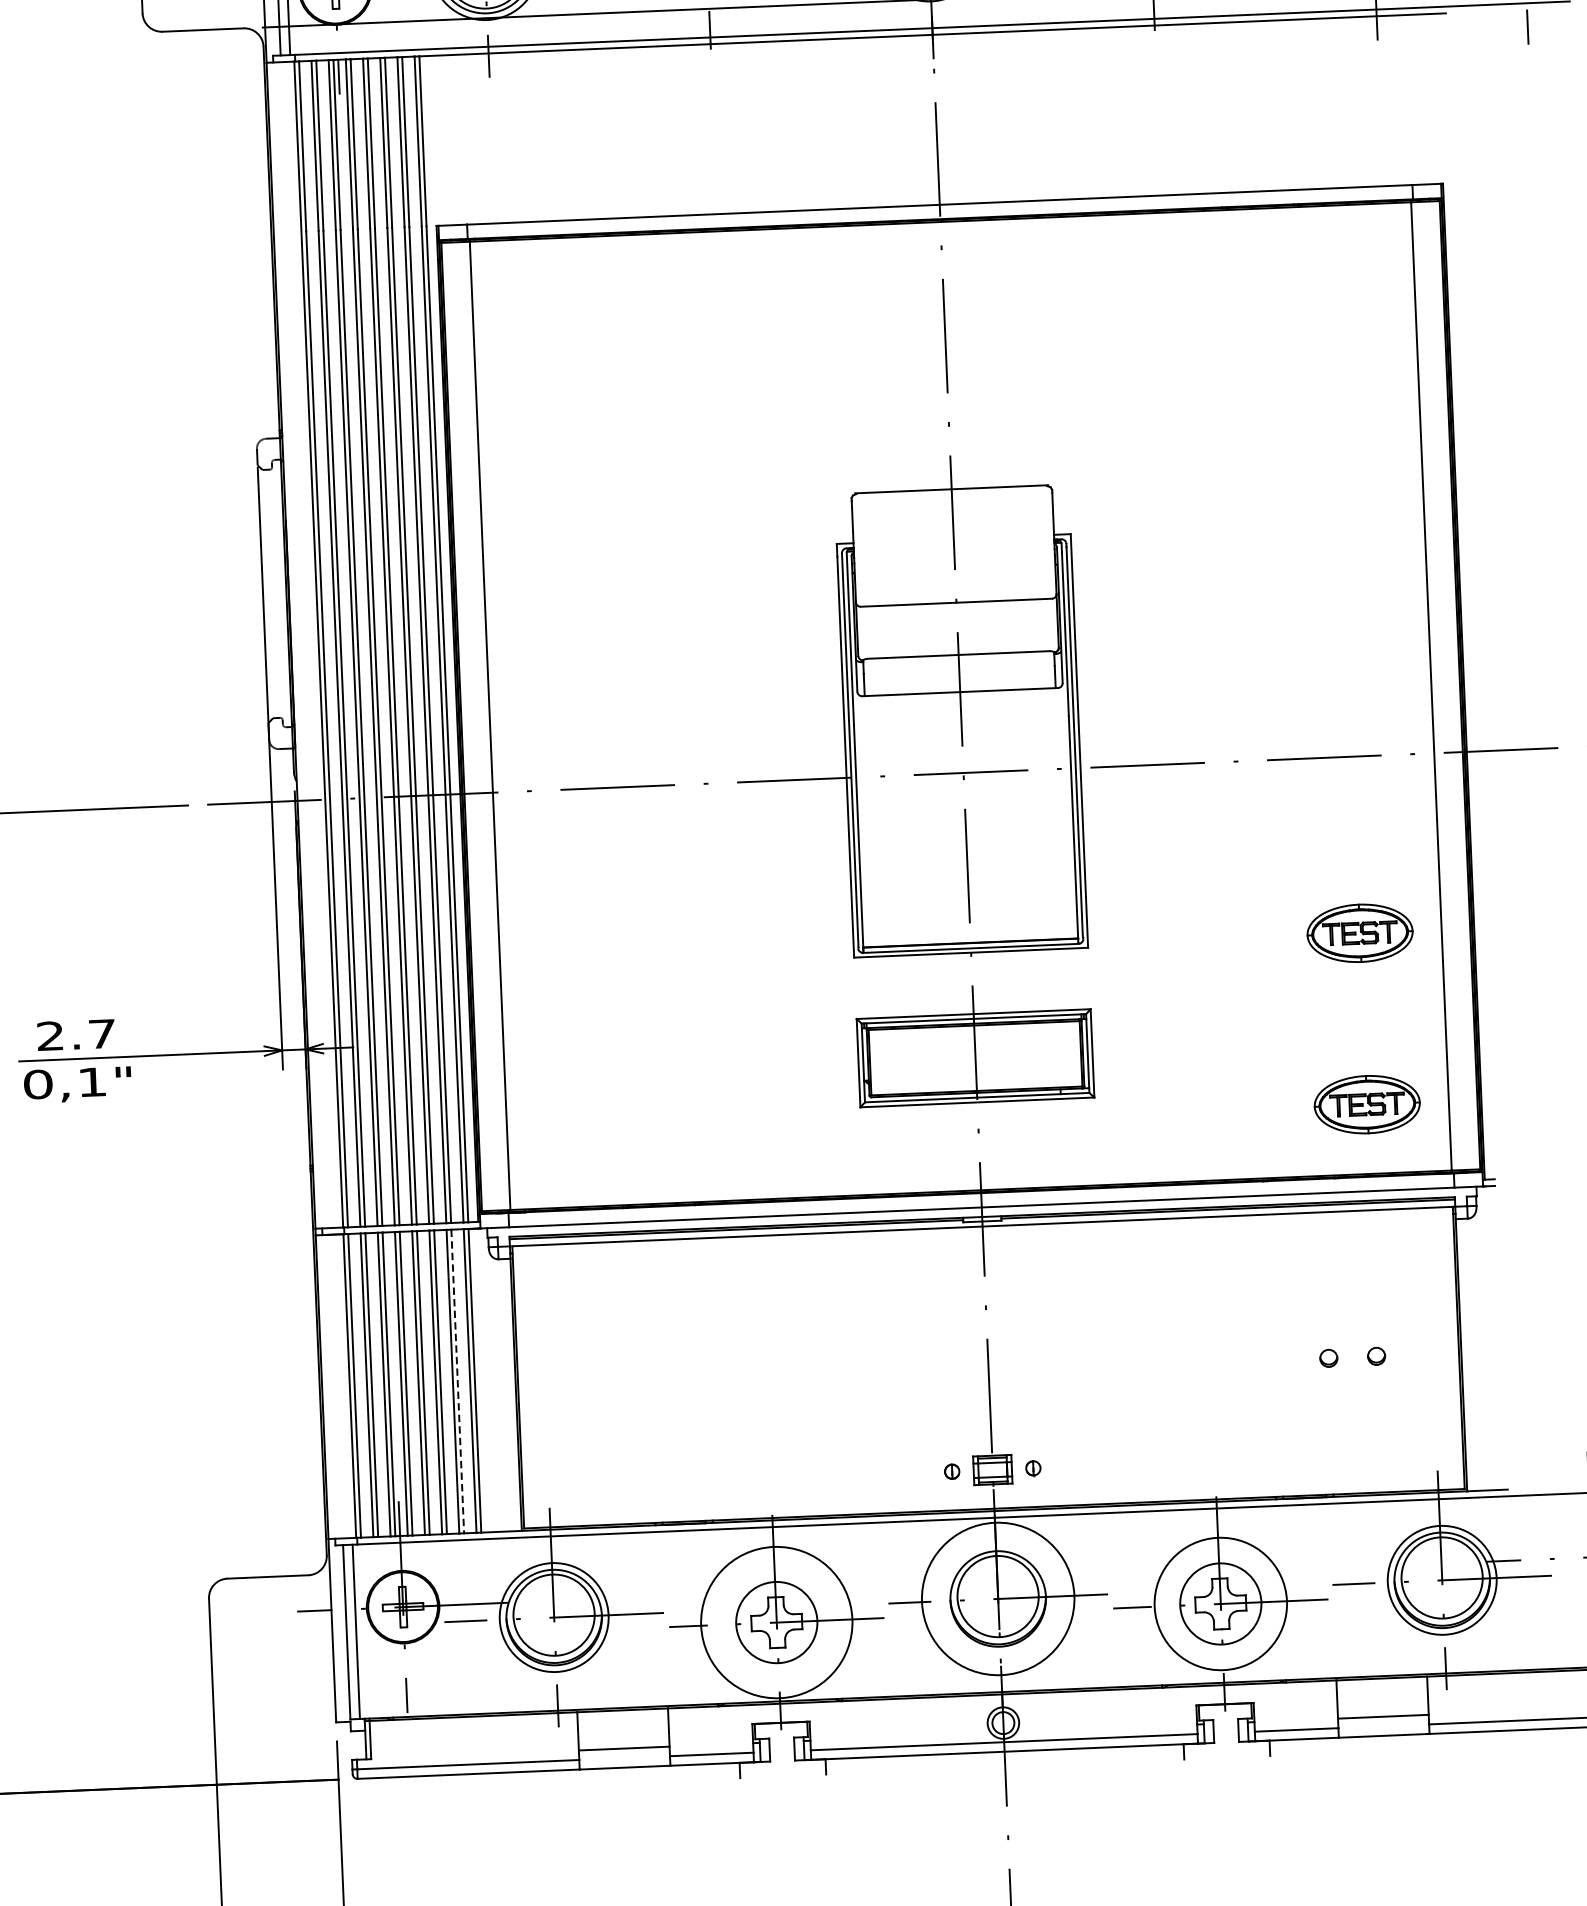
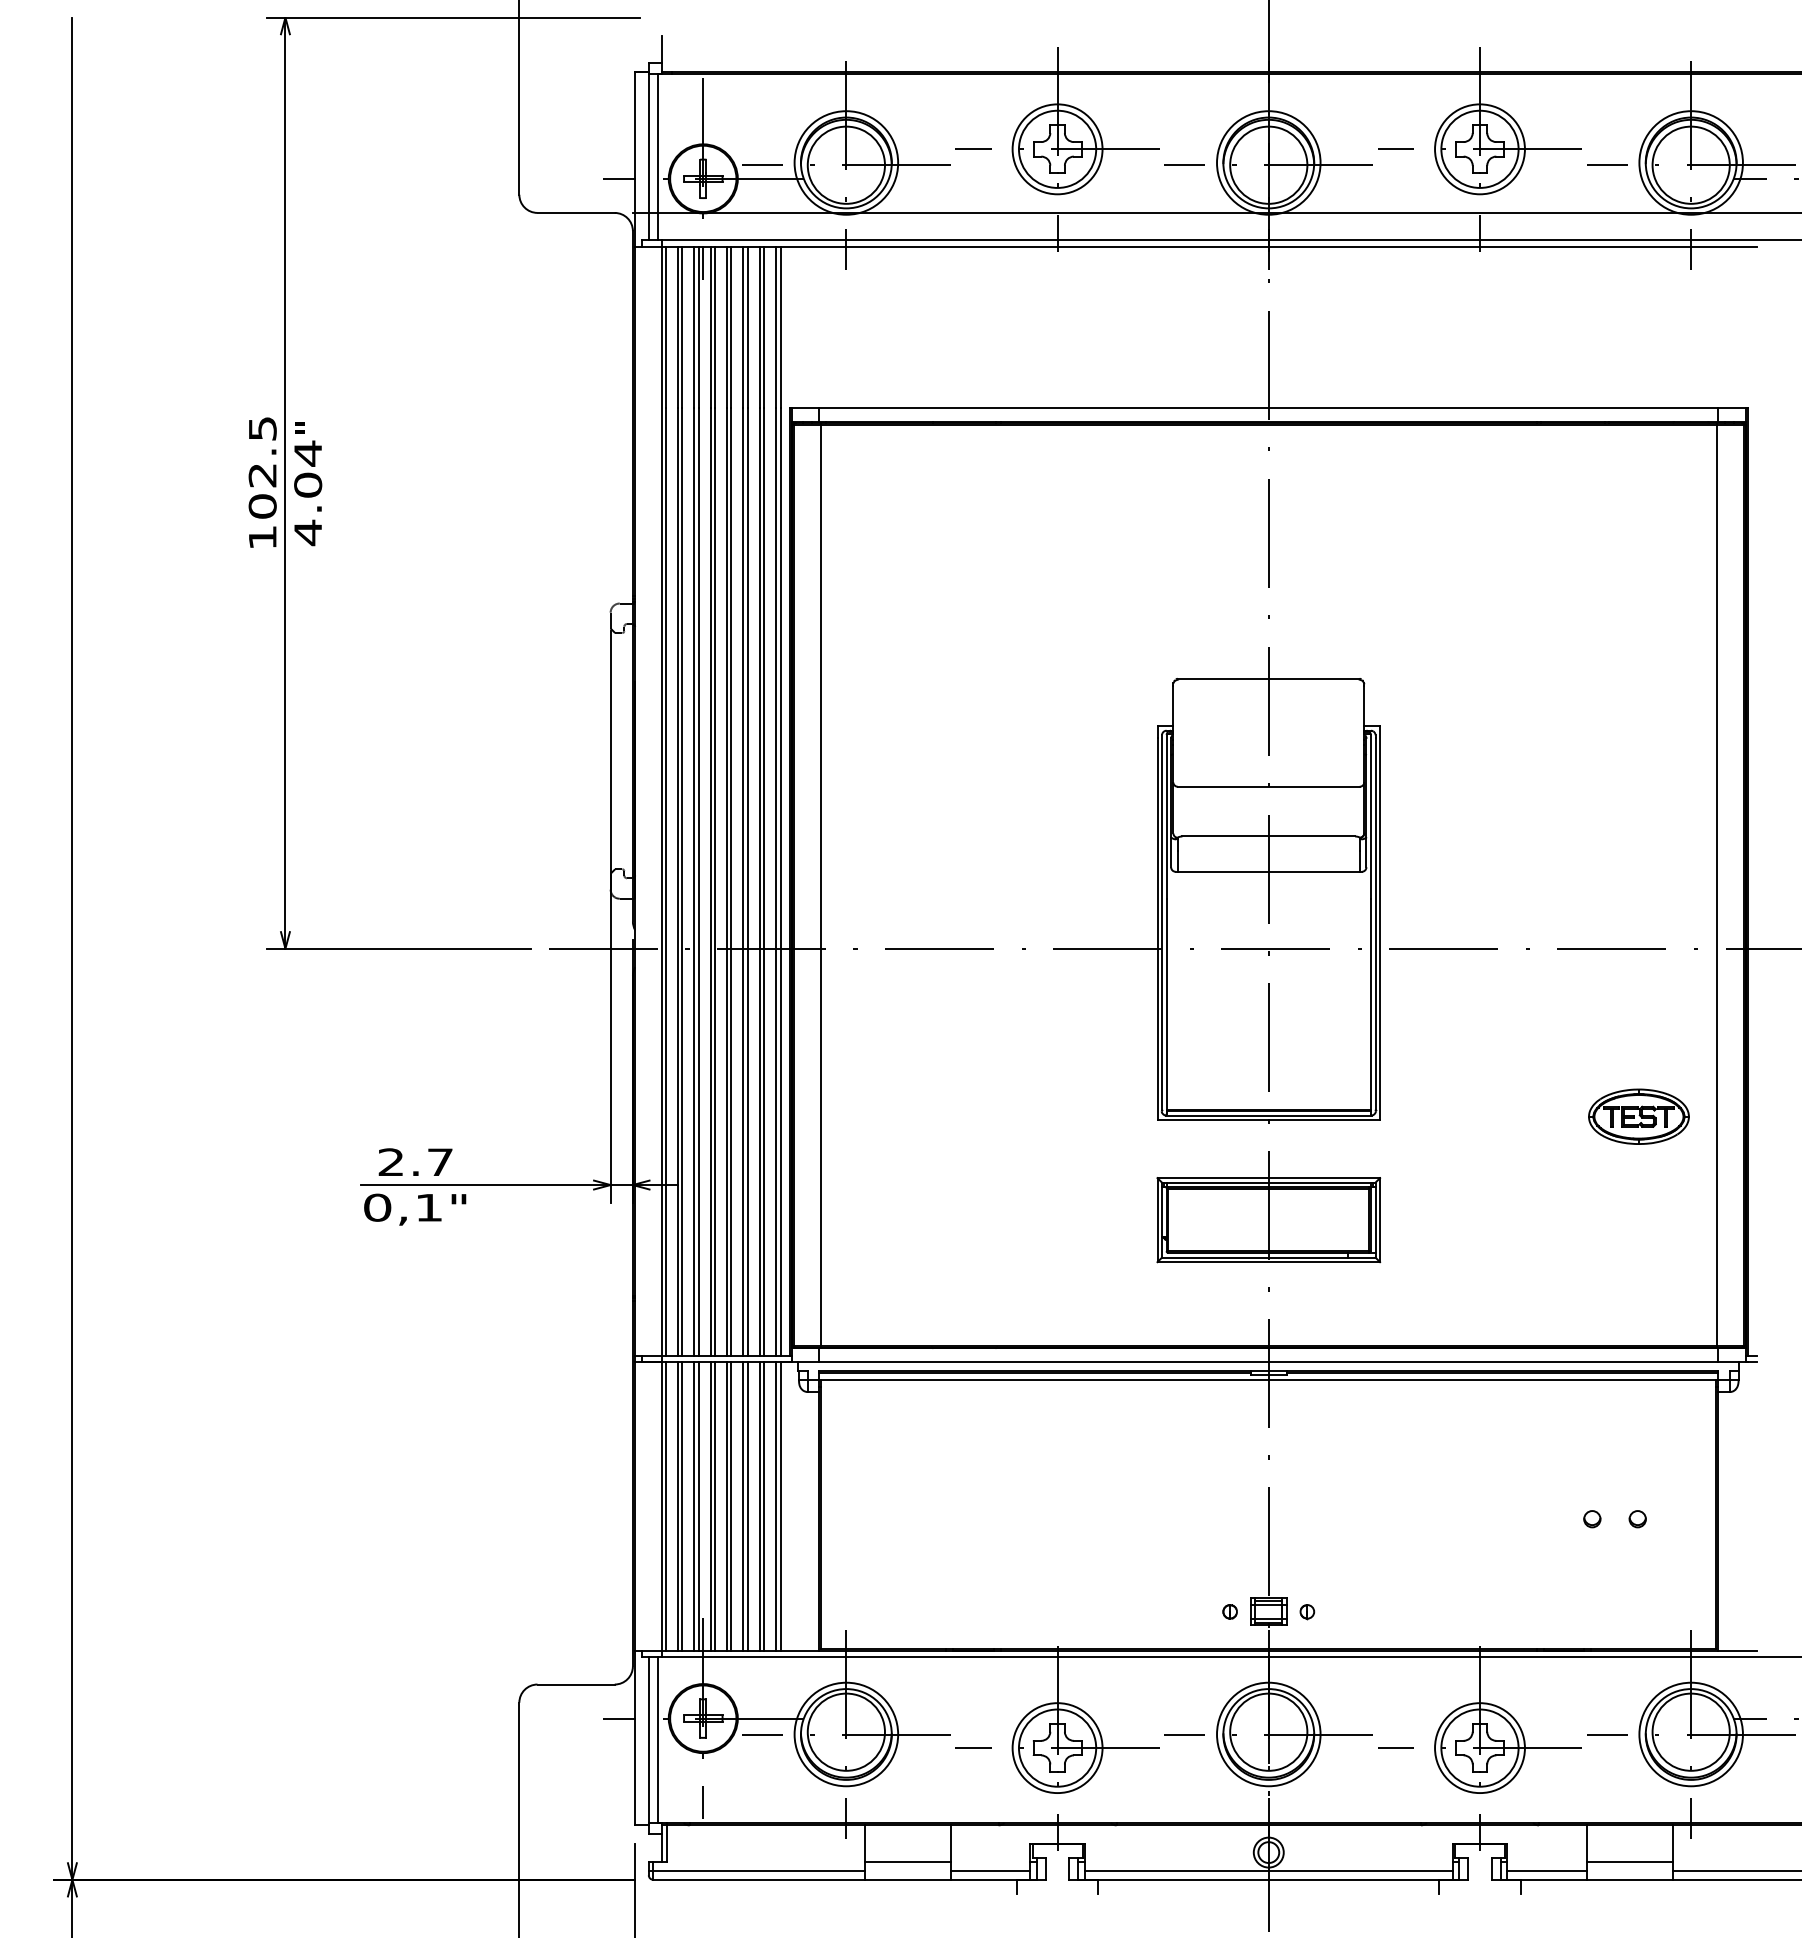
part: (1366, 1104) -> (1638, 1279), removed
line: (458, 1381) -> (764, 1506), dashed -> solid
circle: (997, 1598) -> (1268, 1734), size x0.71
circle: (1220, 1604) -> (1479, 1748), size x0.71
circle: (776, 1622) -> (1057, 1748), size x0.62

